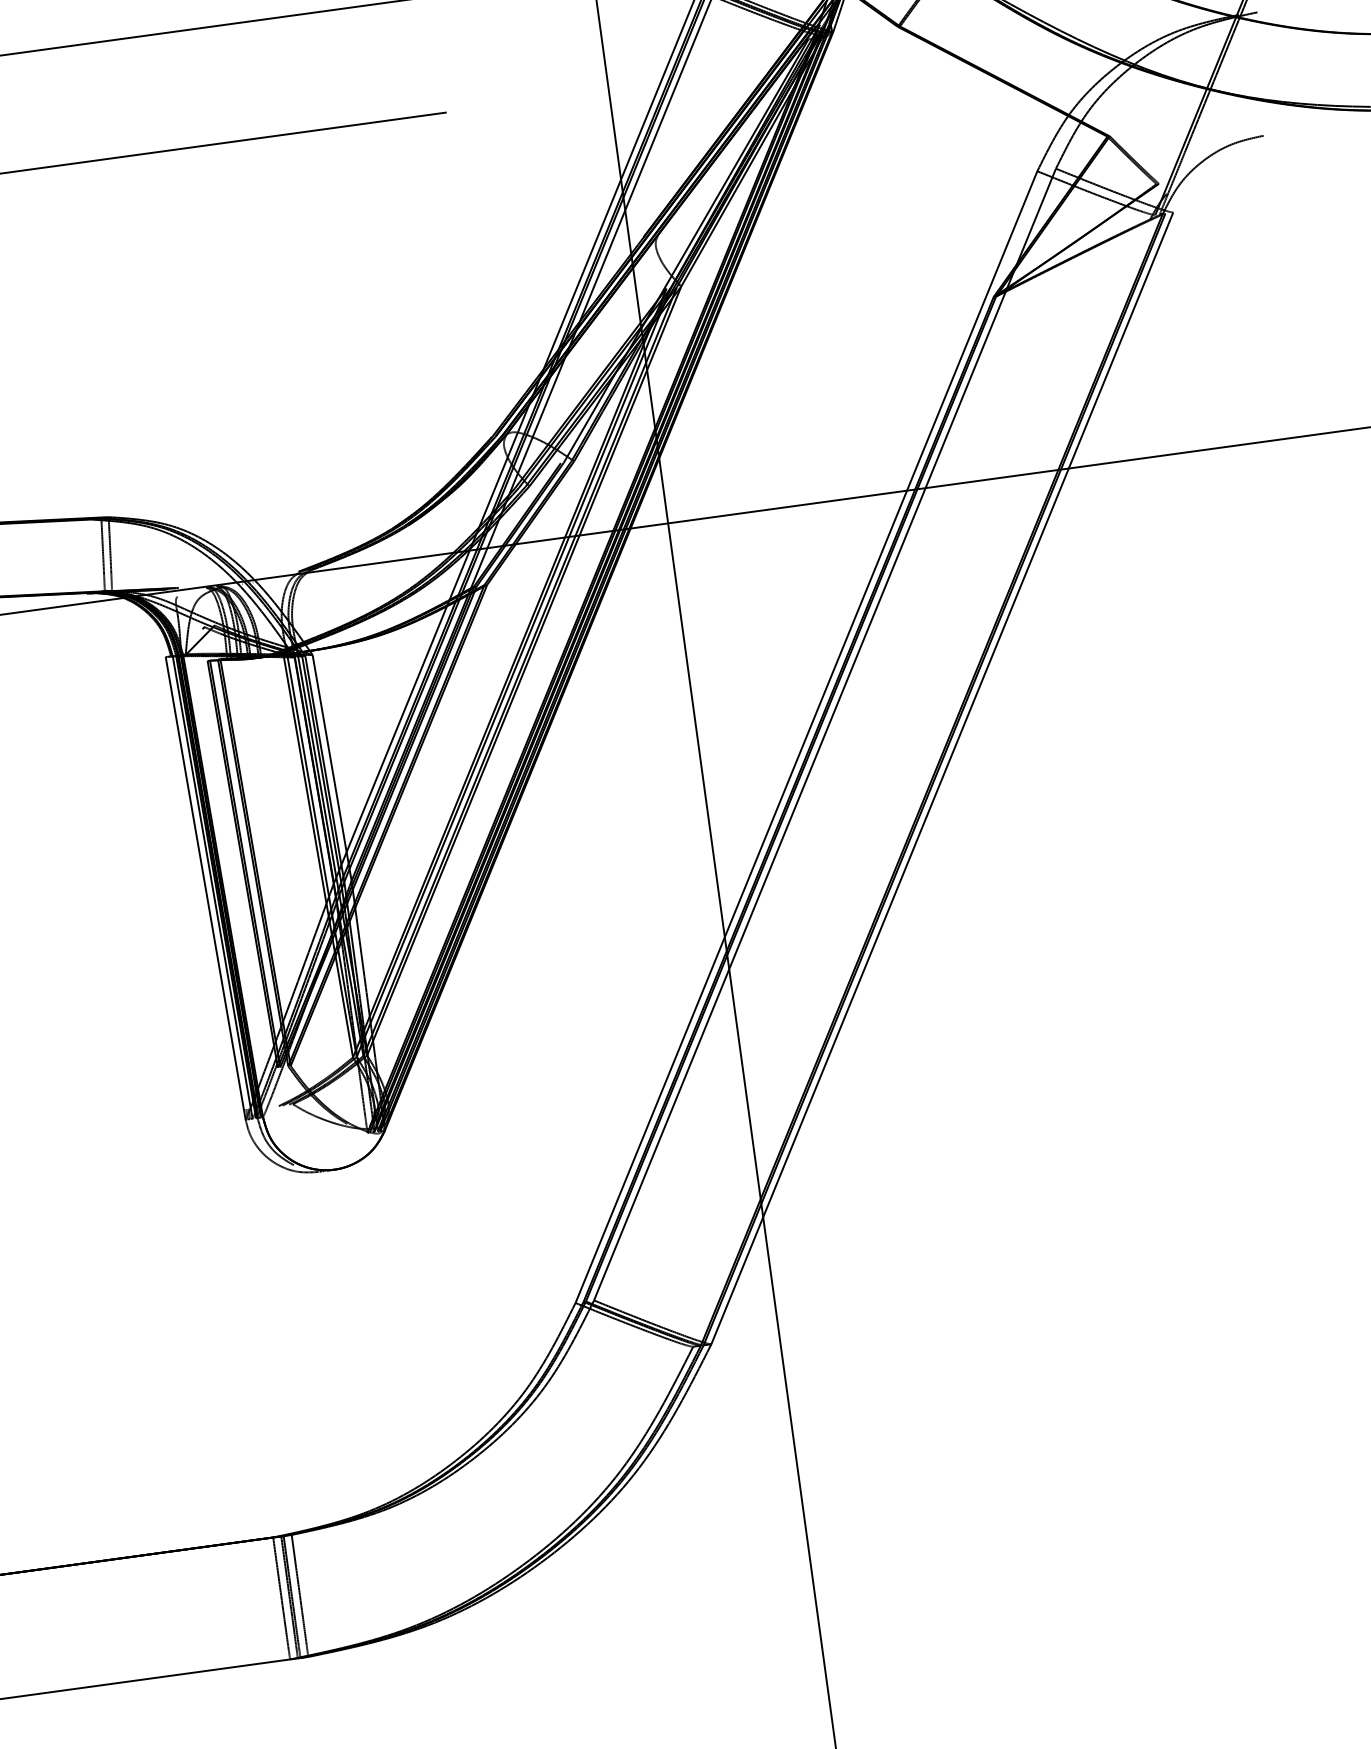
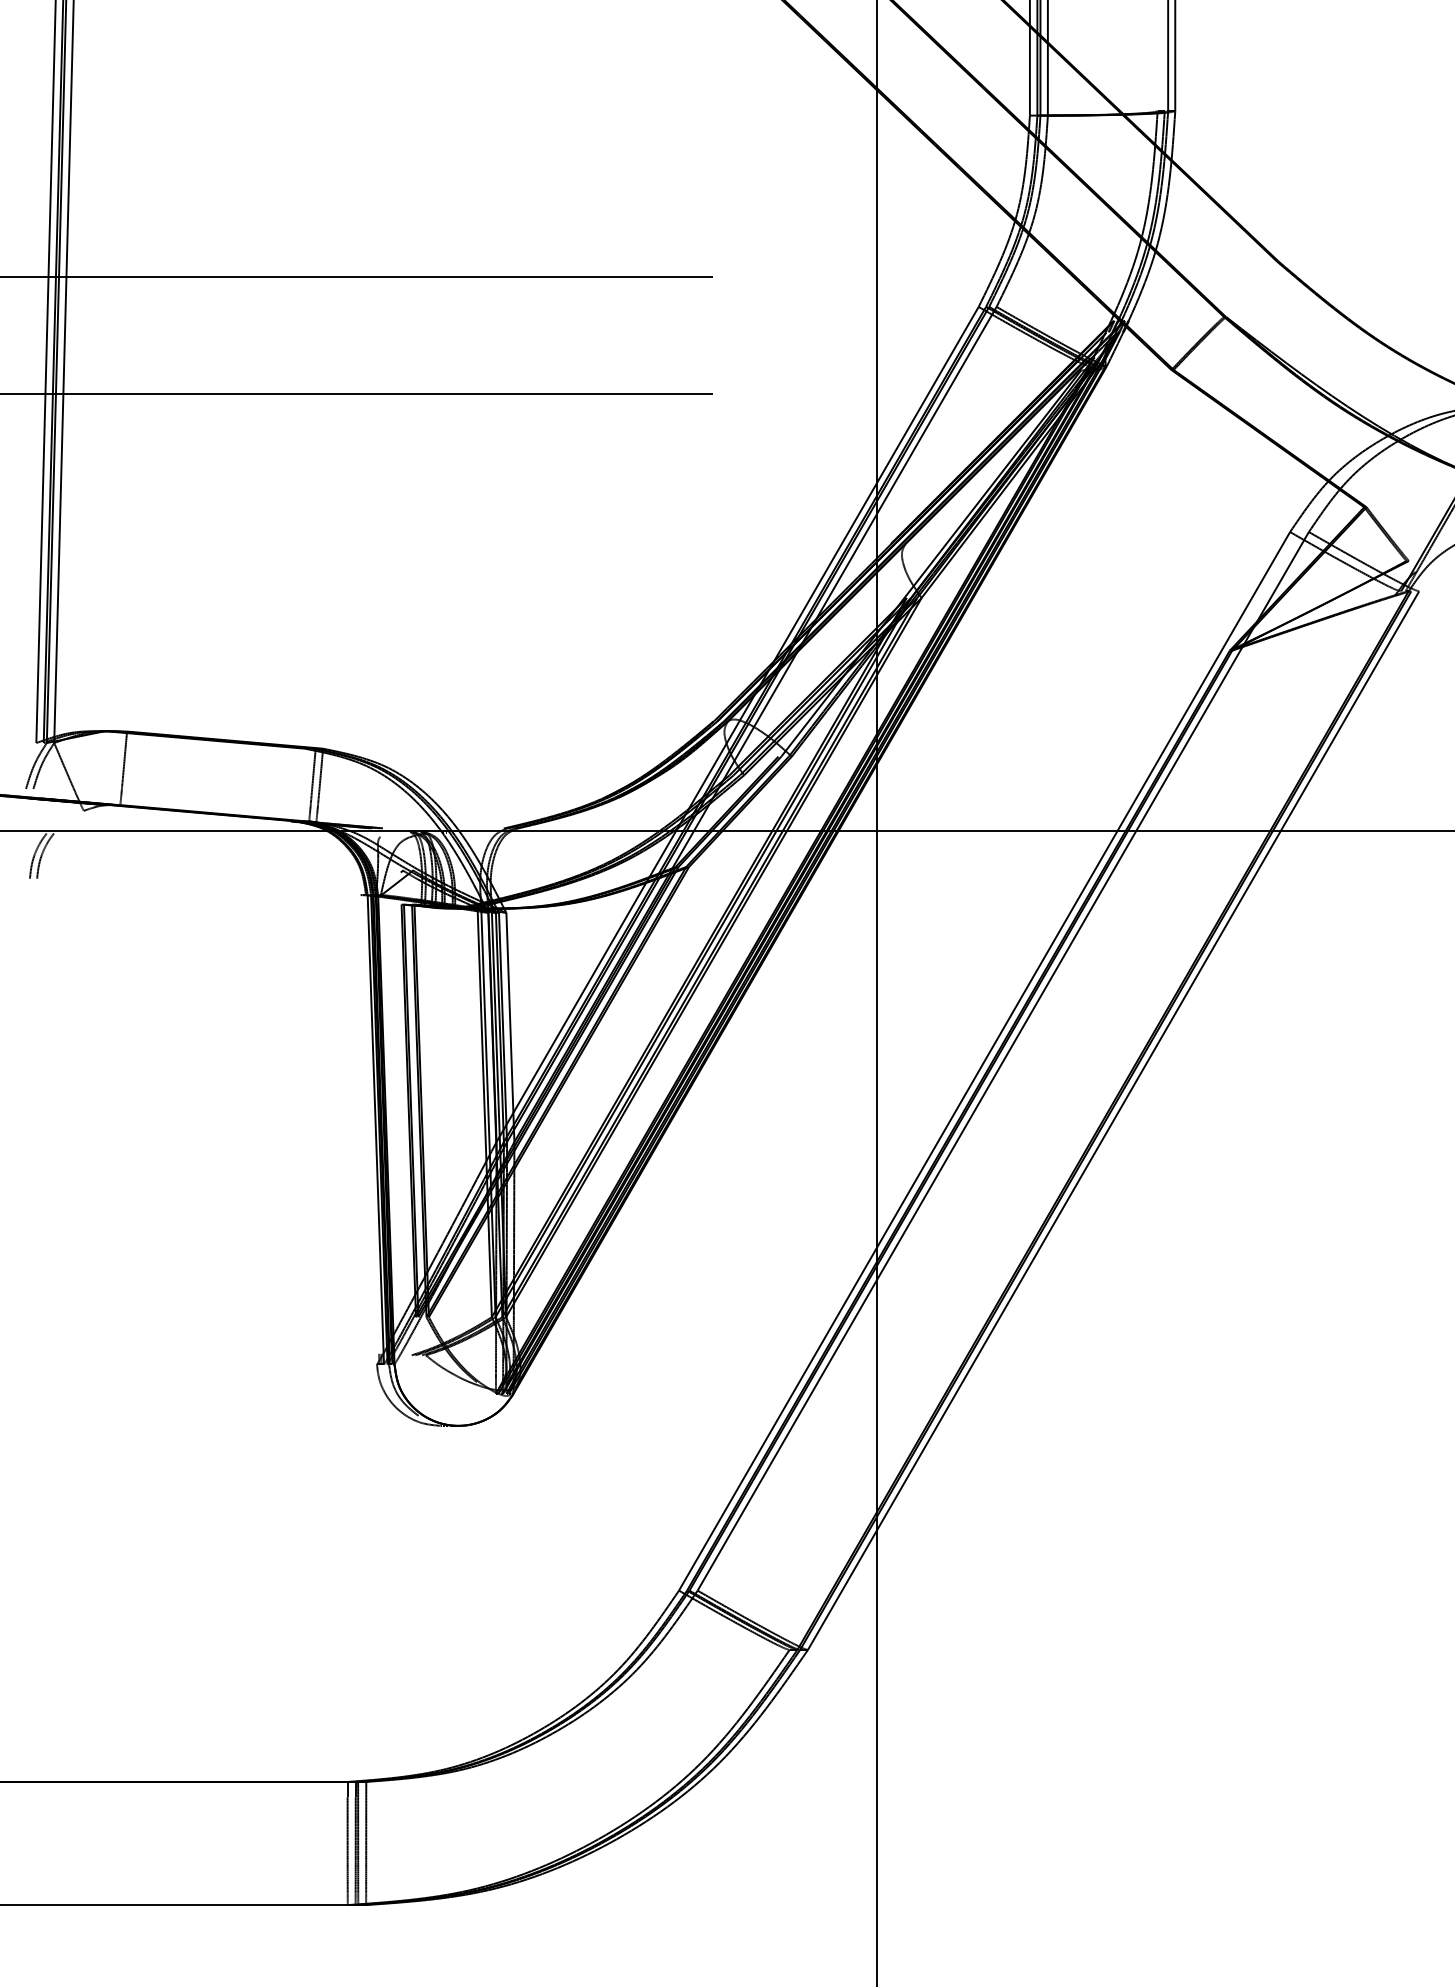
line: (205, 888) -> (368, 1129), removed

